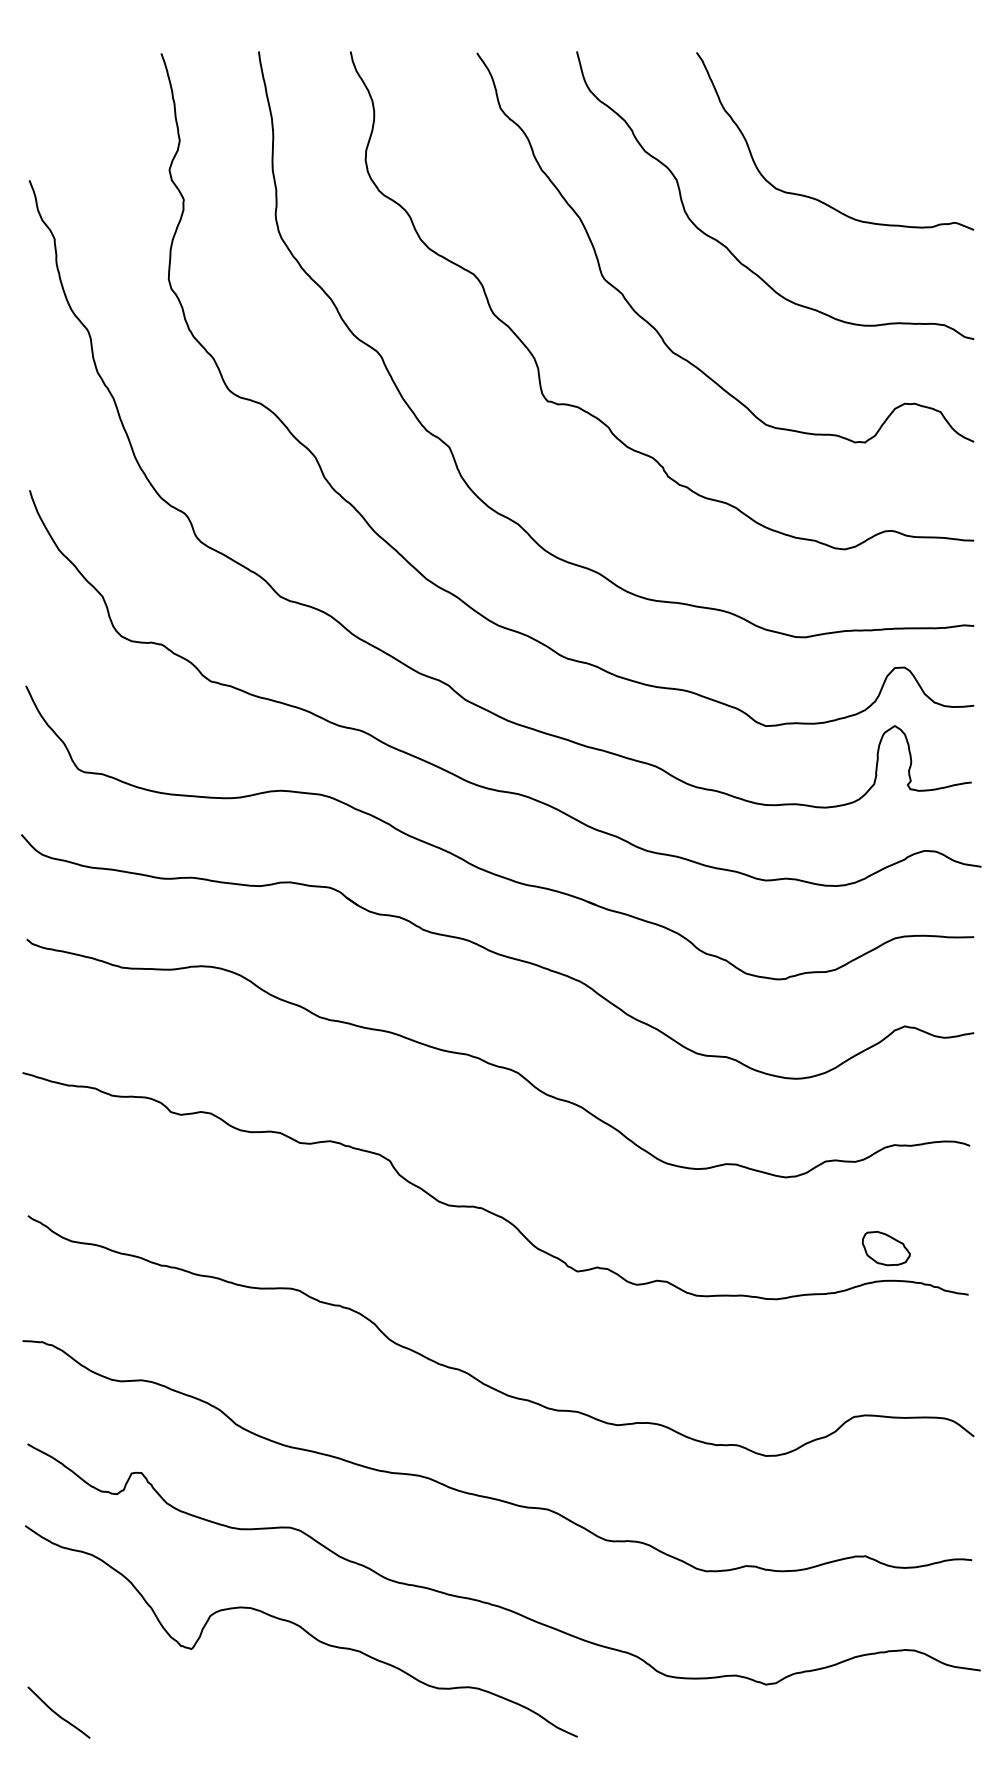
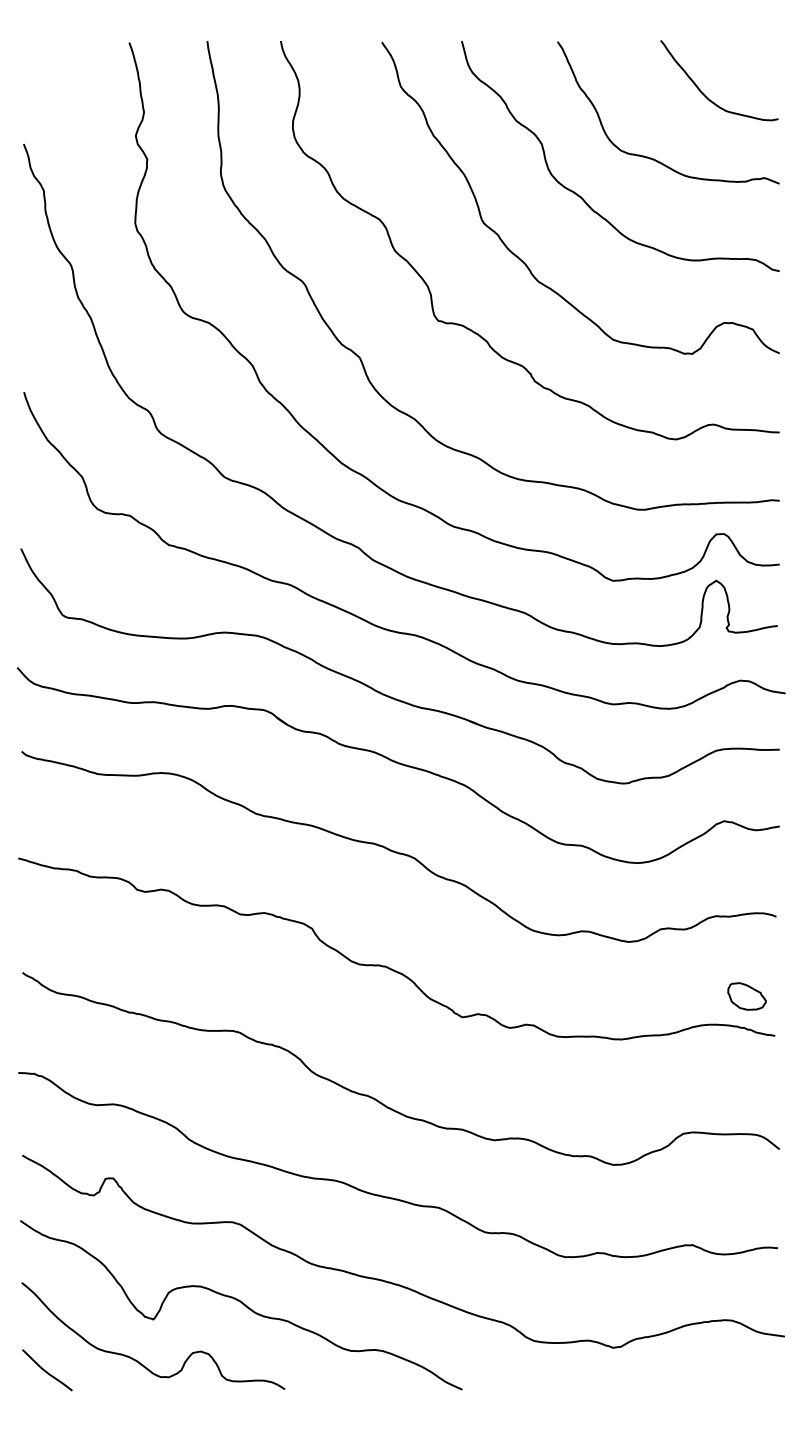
curve: (880, 118) -> (704, 94), added
part: (885, 1248) -> (746, 996), moved
curve: (171, 1700) -> (137, 1360), added

